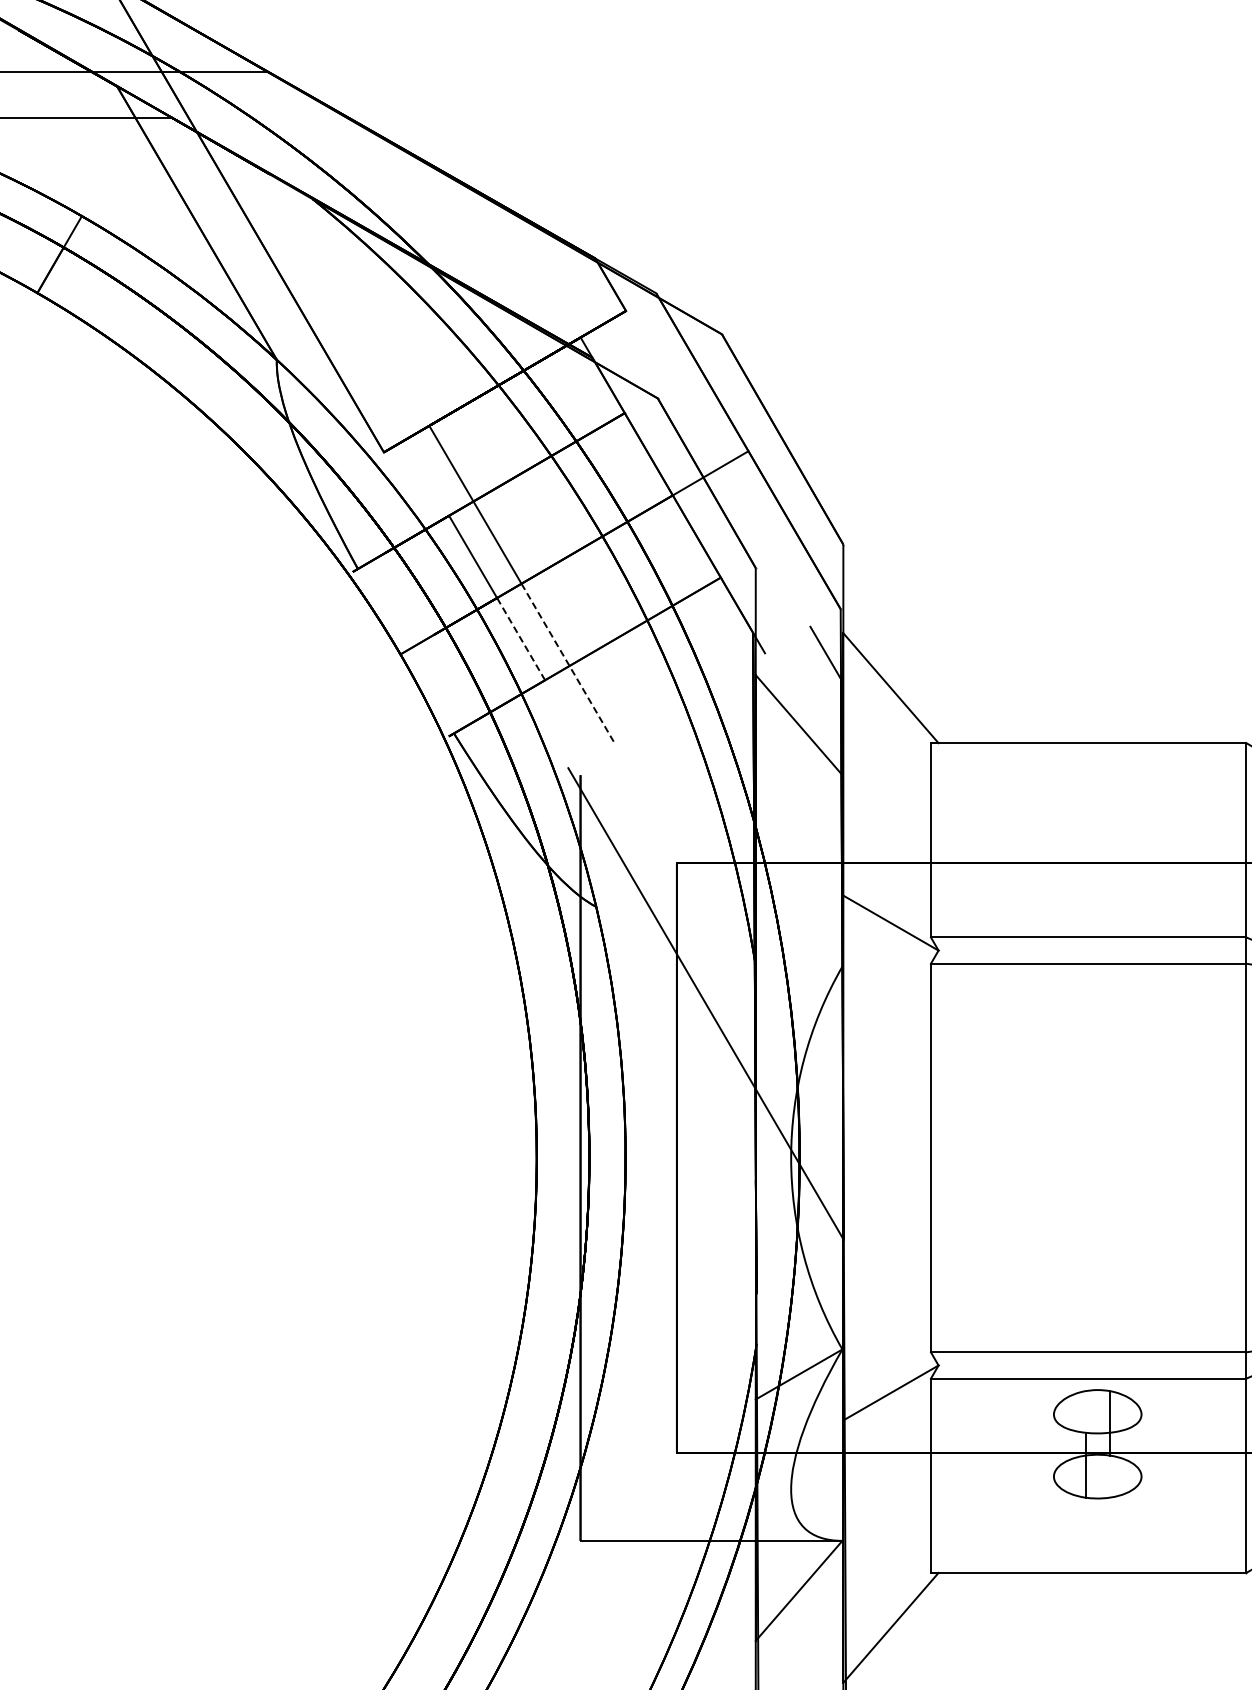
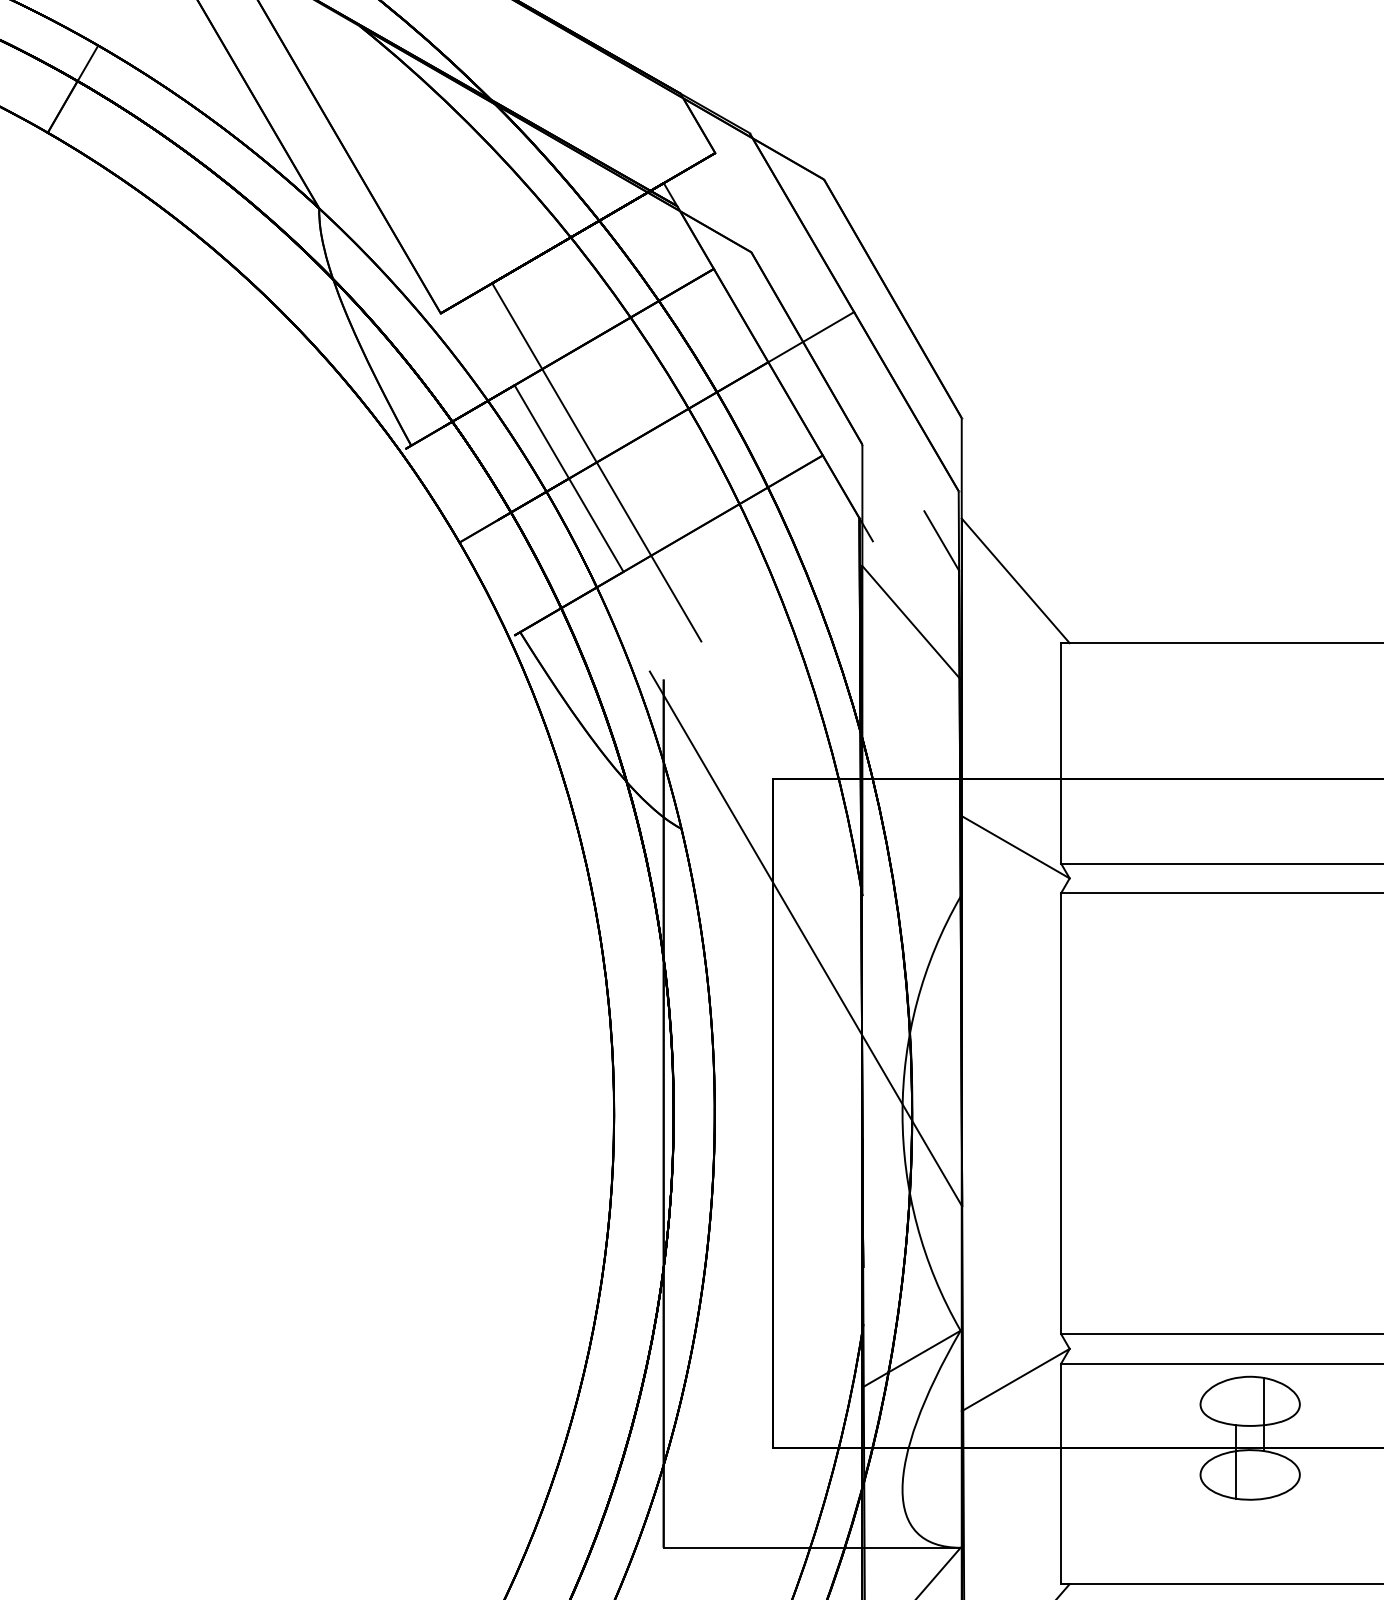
line: (521, 639) -> (596, 525), dashed -> solid
line: (567, 663) -> (648, 552), dashed -> solid

